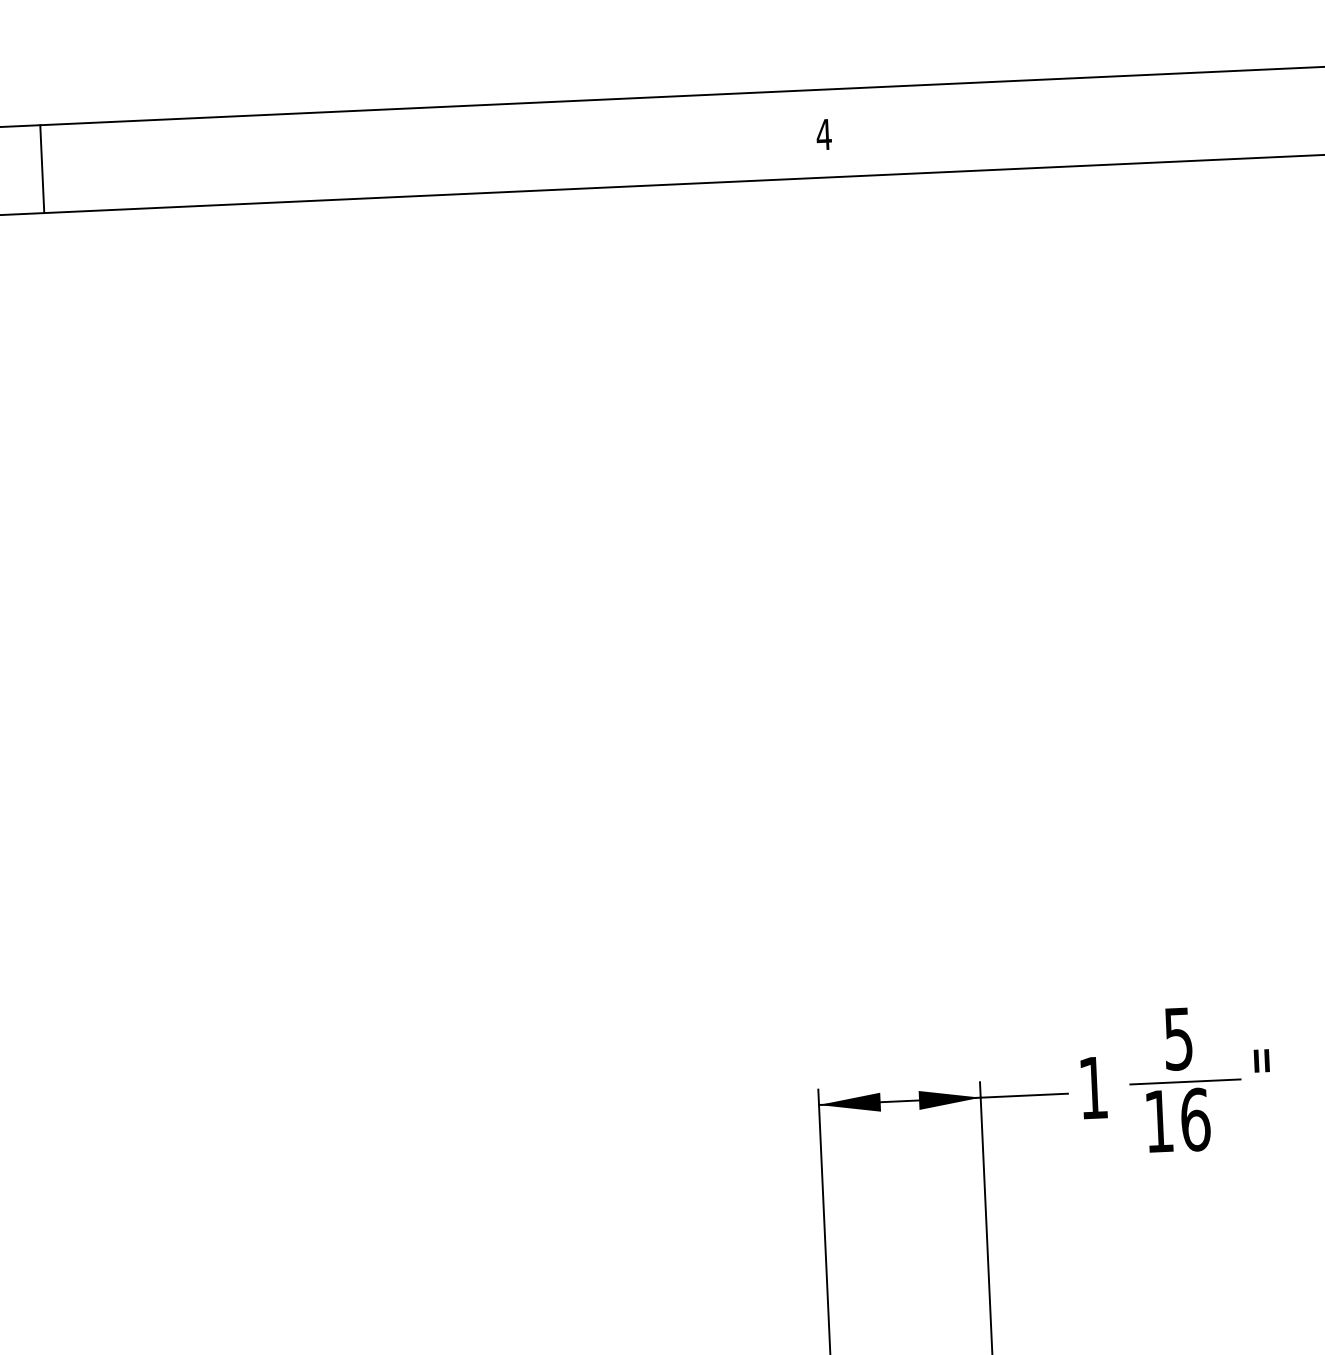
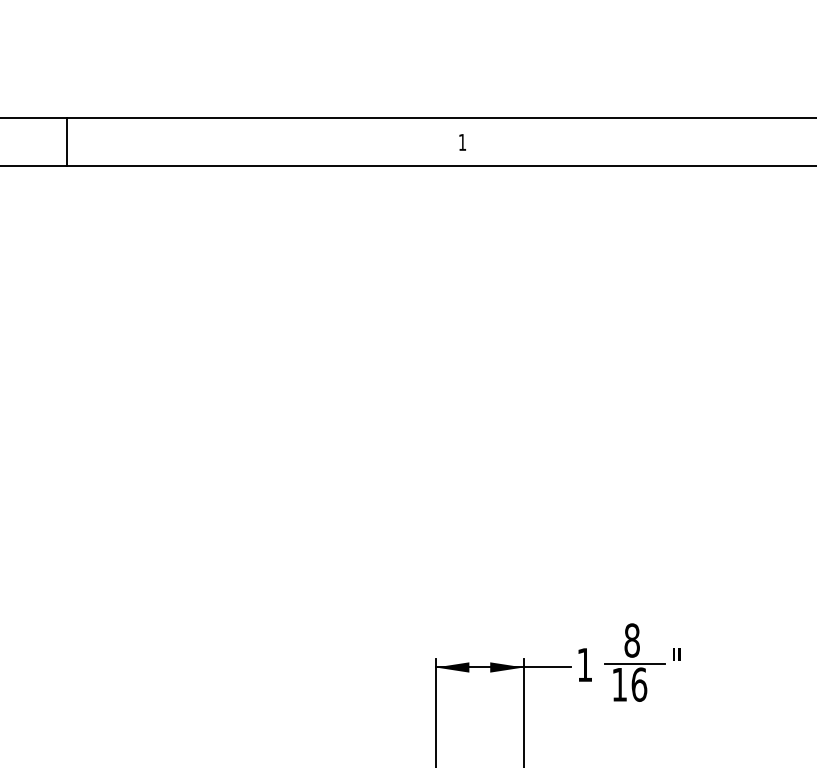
text: (824, 134) -> (462, 142), 4 -> 1
line: (42, 168) -> (66, 141), moved
text: (1177, 1038) -> (631, 640), 5 -> 8

